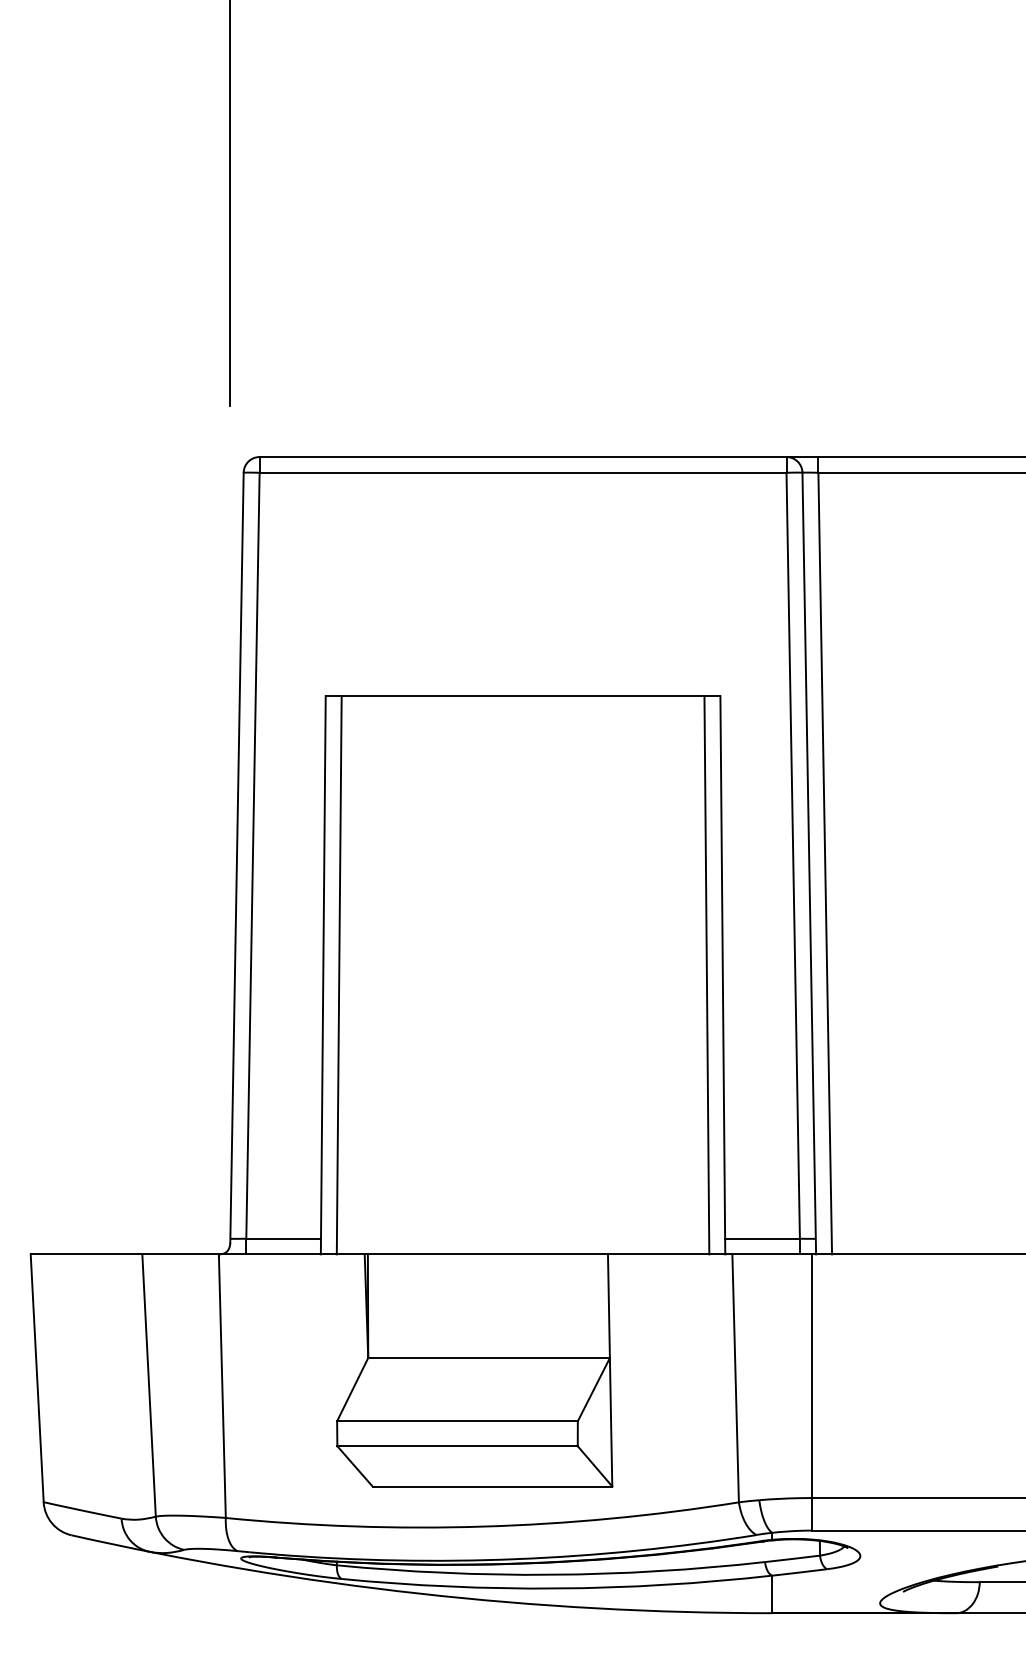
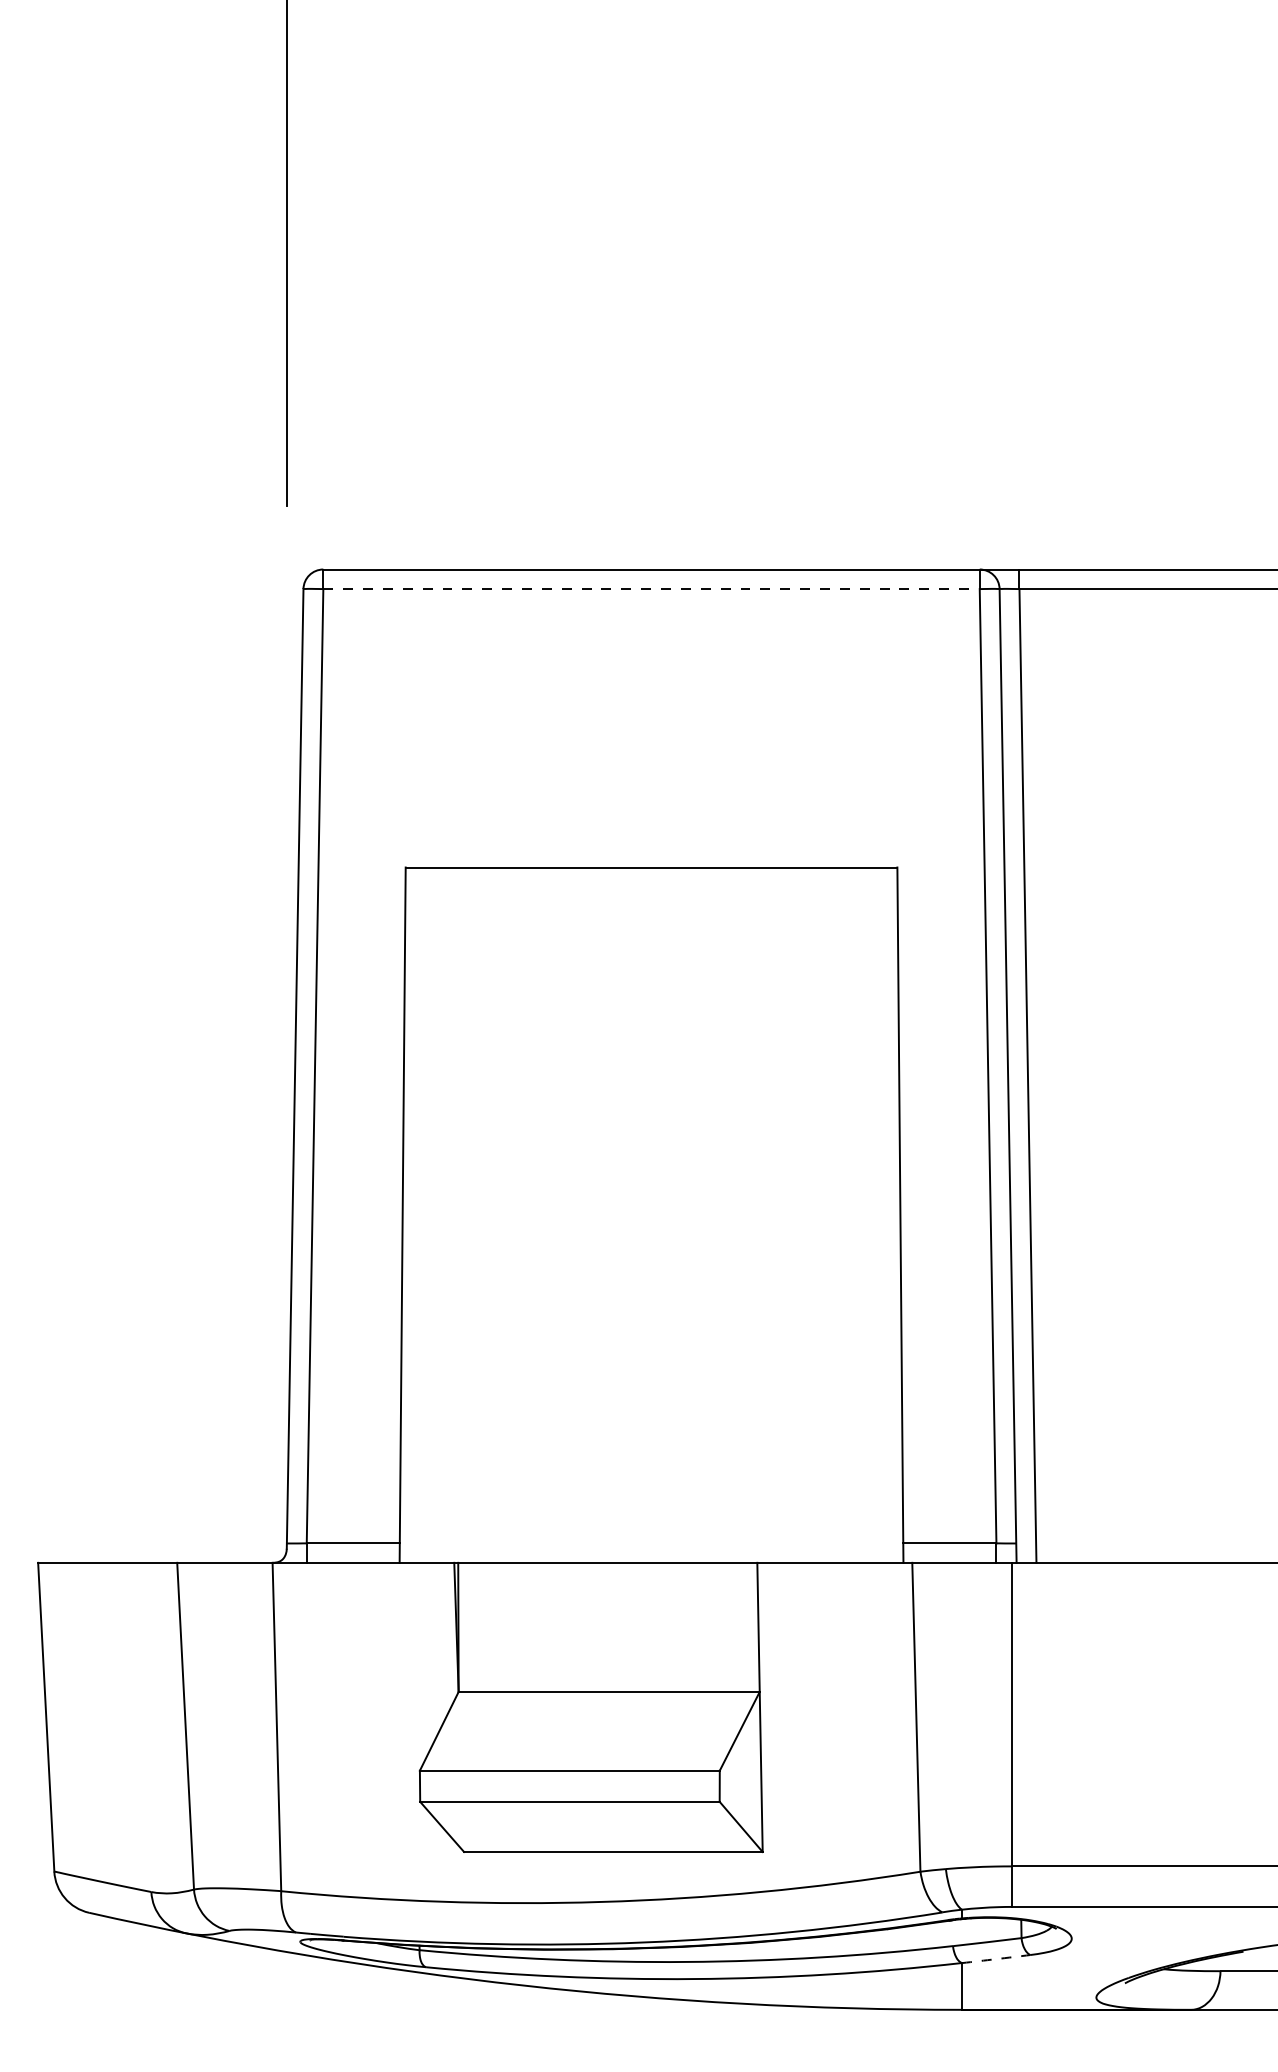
line: (523, 473) -> (652, 589), solid -> dashed
line: (339, 974) -> (422, 1214), removed
line: (706, 974) -> (880, 1214), removed
arc: (799, 1572) -> (996, 1959), solid -> dashed

